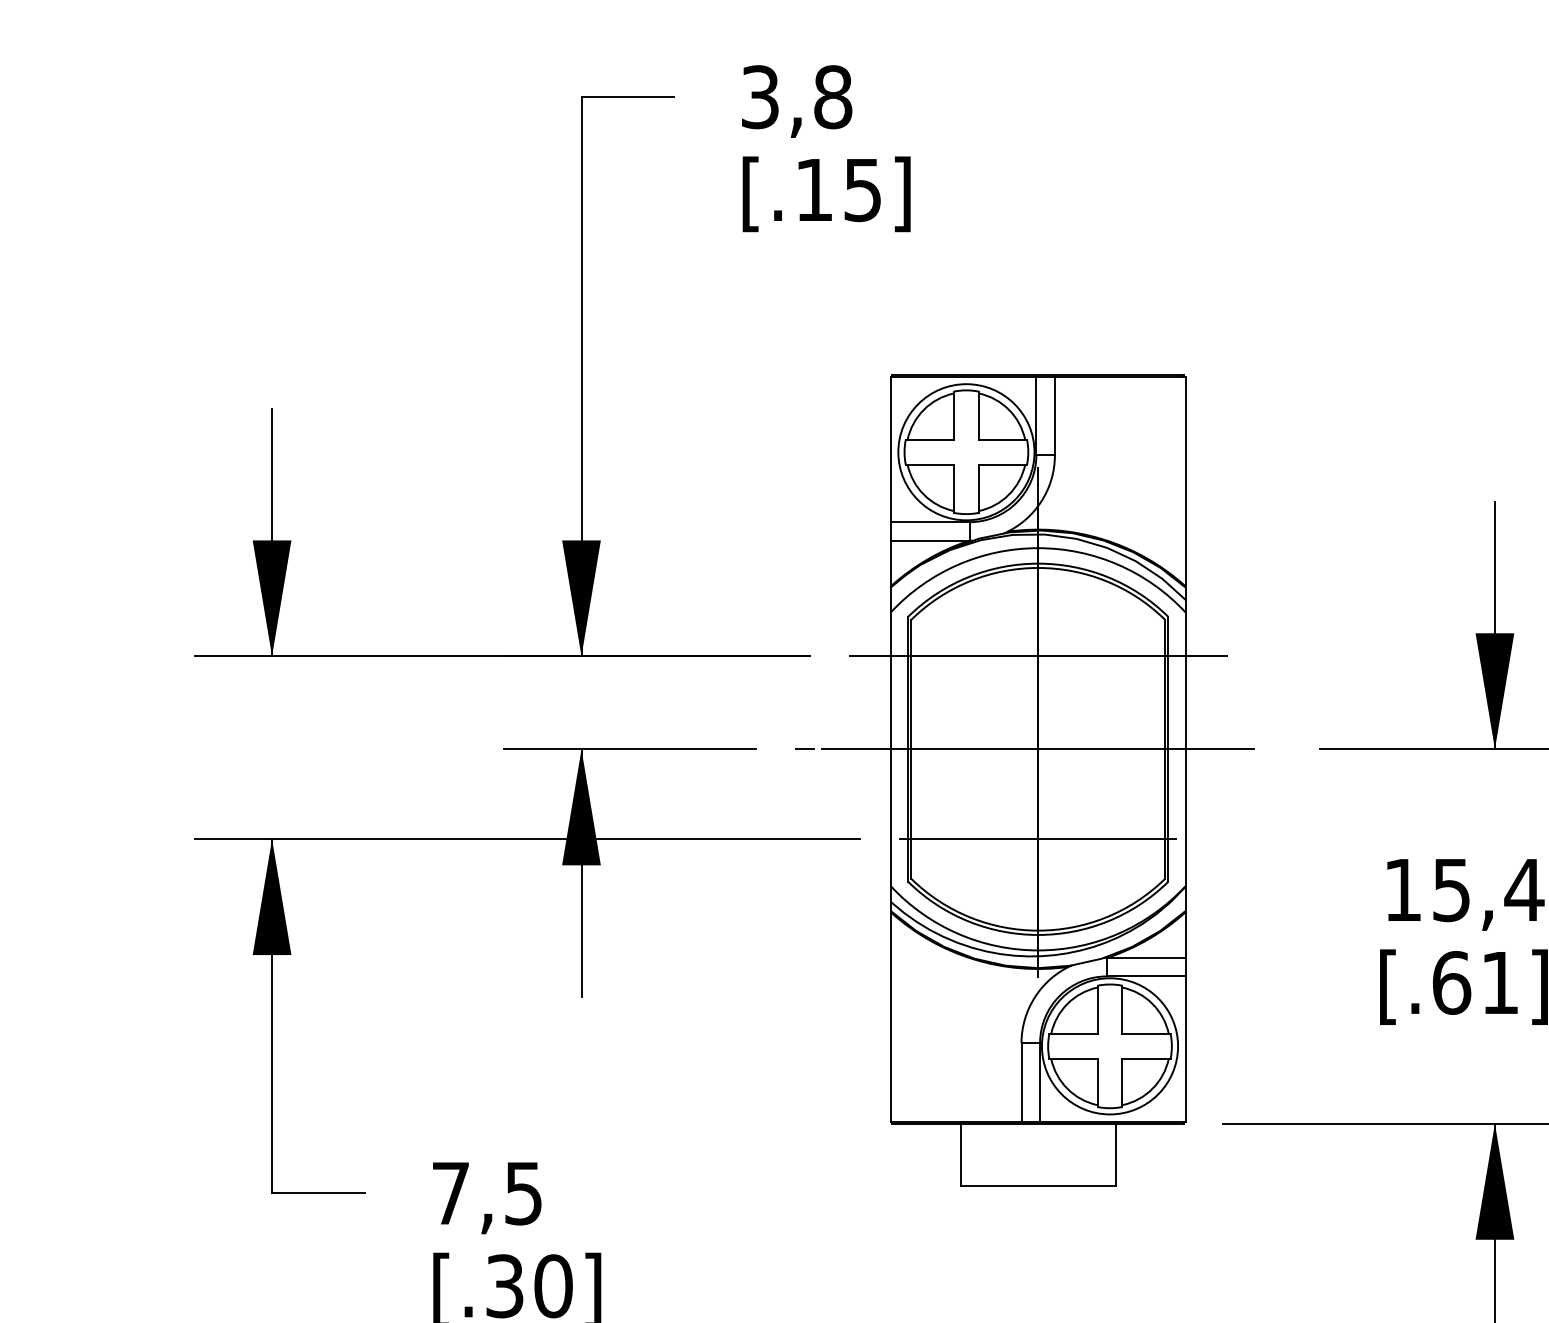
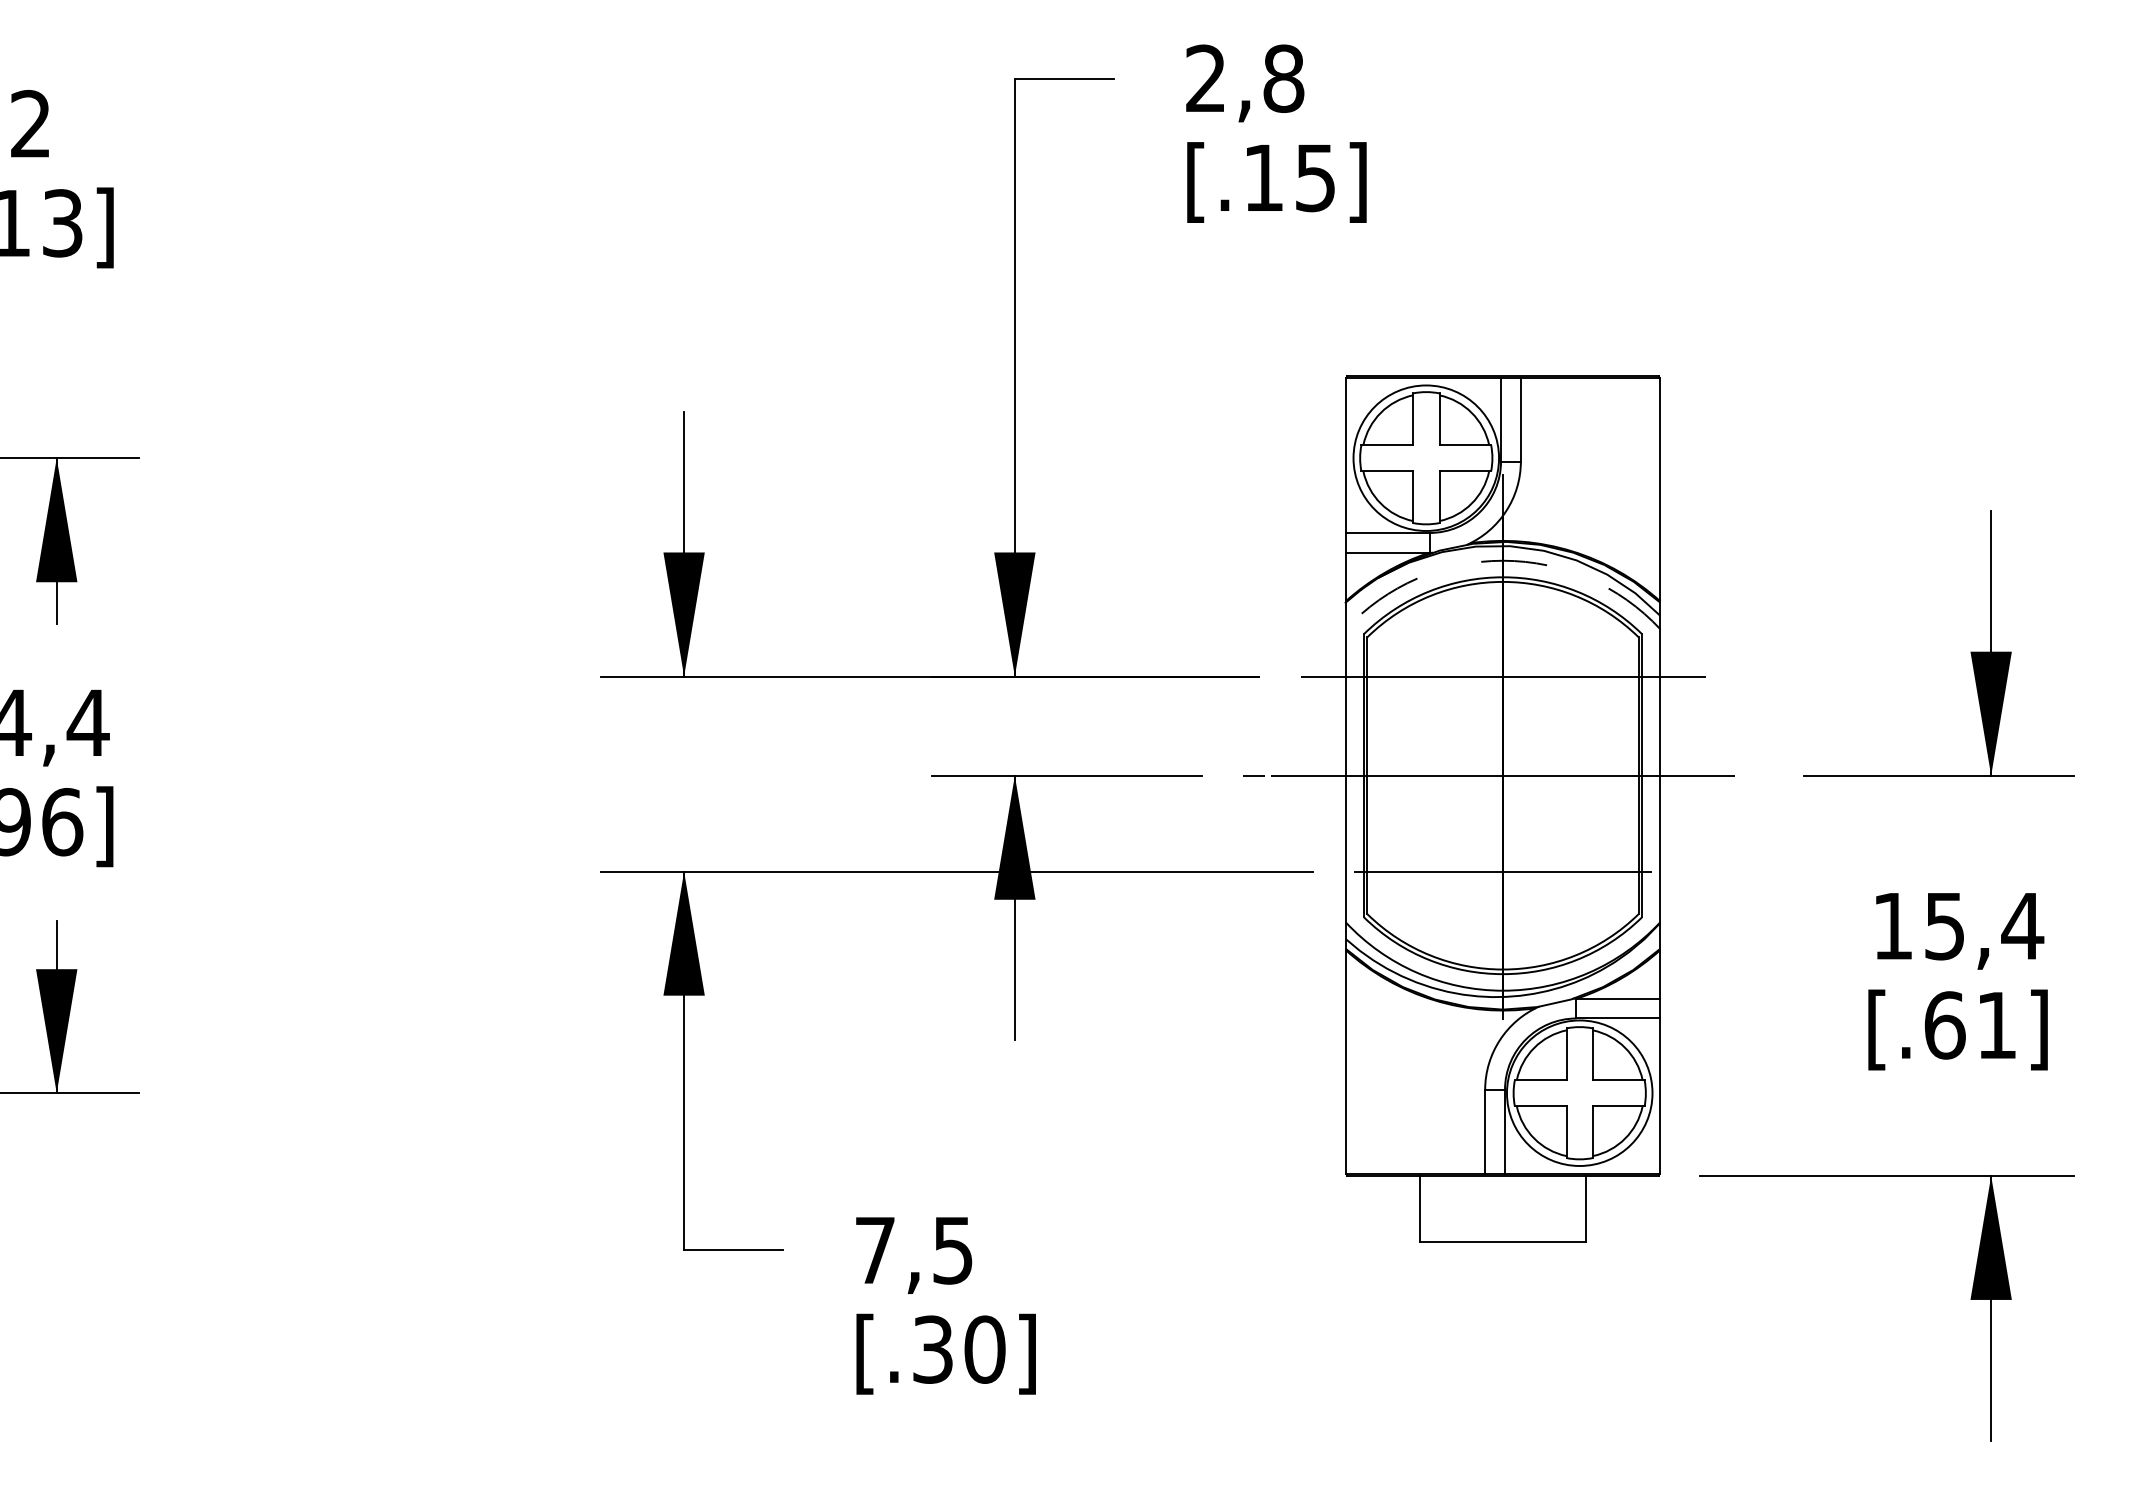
text: (759, 96) -> (1205, 78), 3,8 -> 2,8
arc: (1038, 547) -> (1503, 560), solid -> dashed

